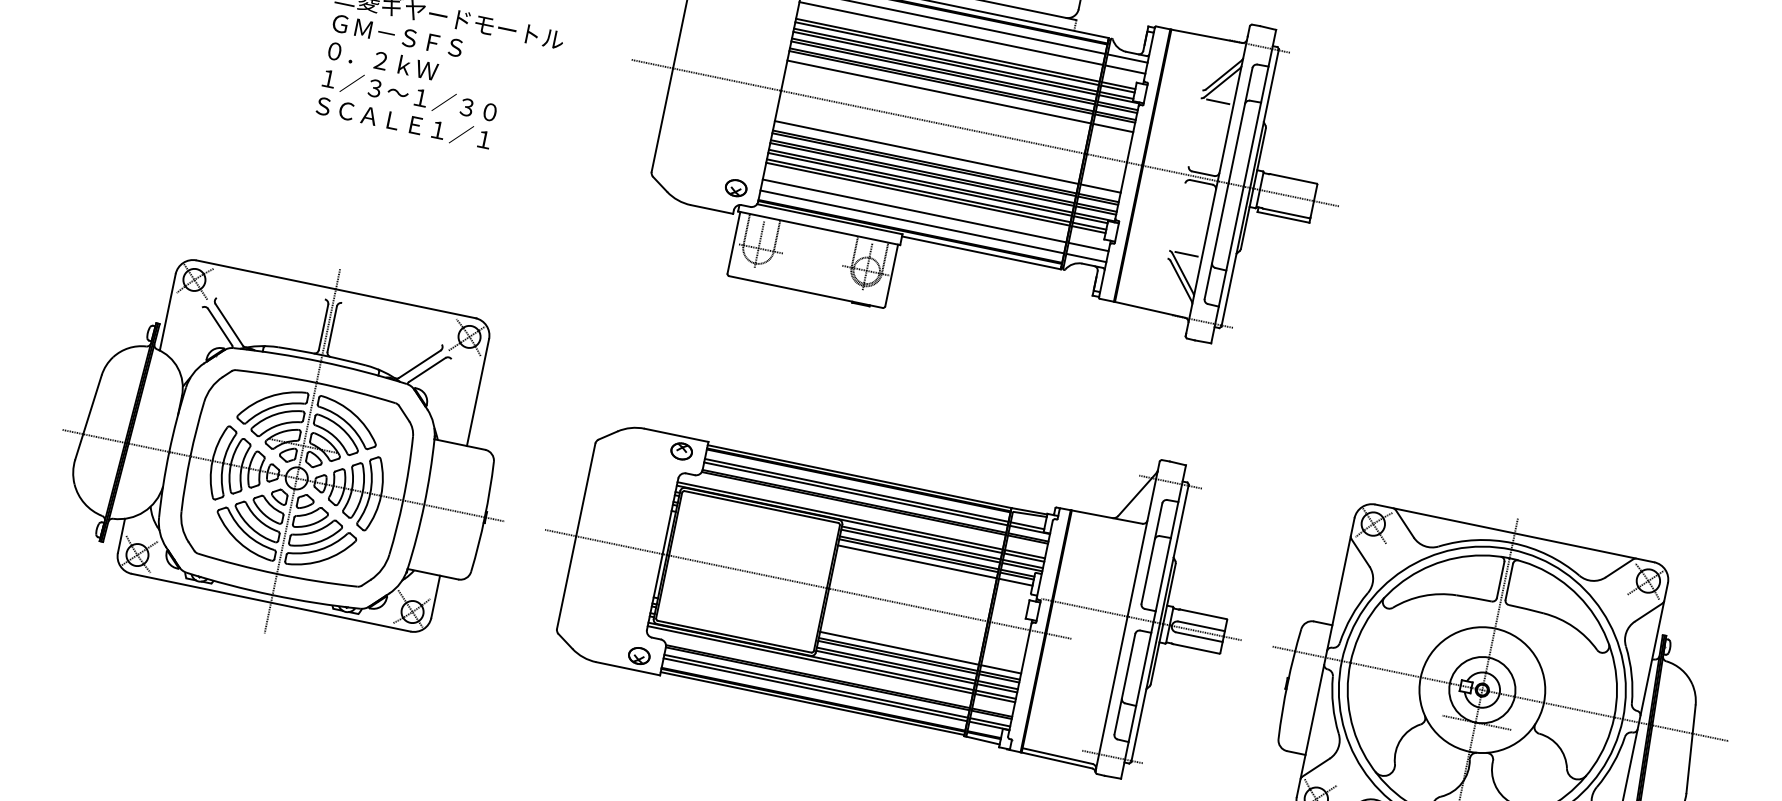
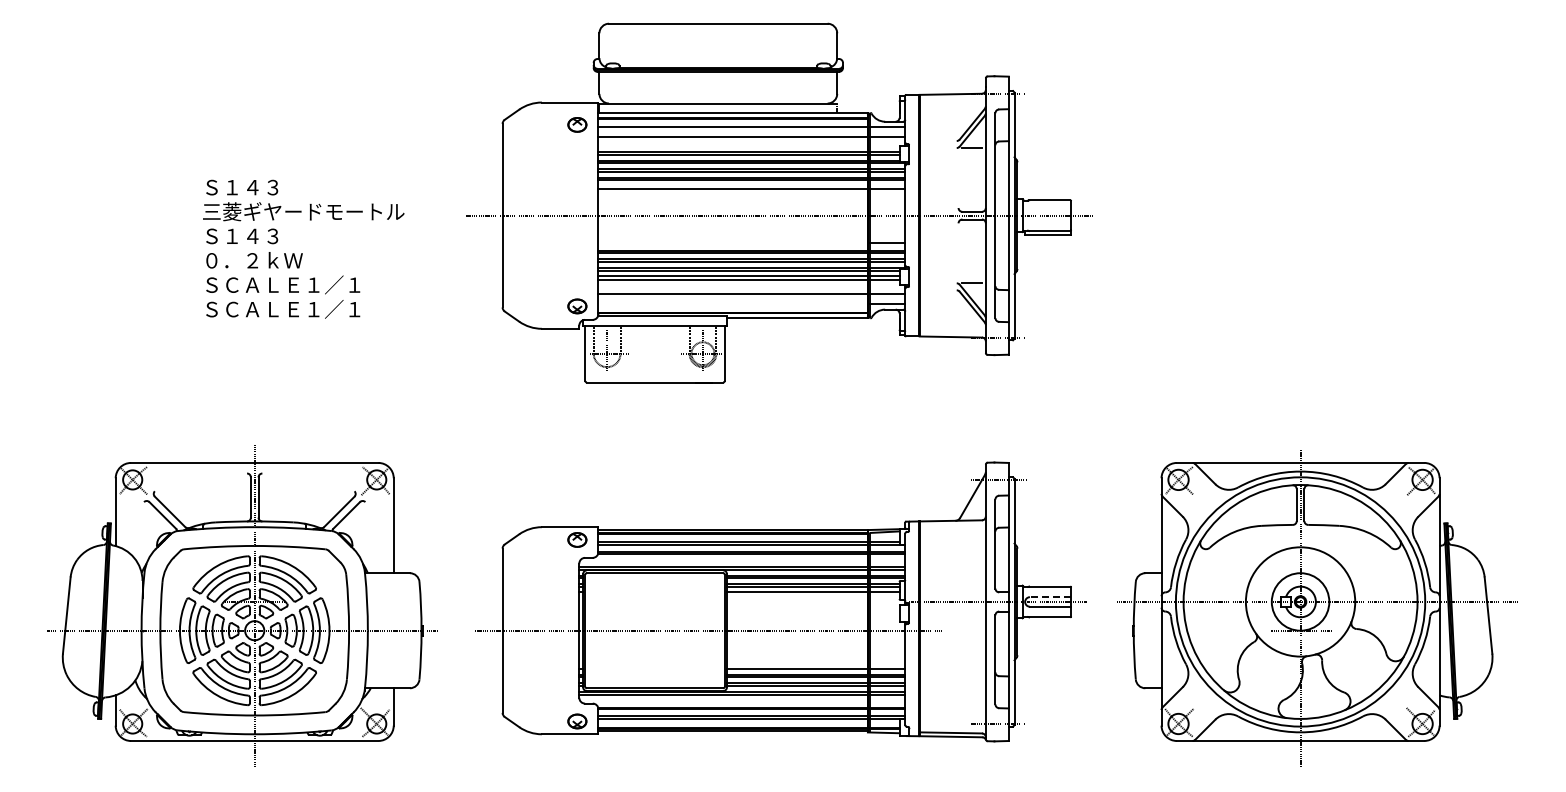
text: (397, 35) -> (262, 236), ＧＭ－ＳＦＳ -> Ｓ１４３
text: (410, 94) -> (283, 284), １／３～１／３０ -> ＳＣＡＬＥ１／１
line: (925, 152) -> (732, 242), removed
line: (911, 222) -> (732, 304), removed
line: (1201, 626) -> (1050, 597), solid -> dashed

